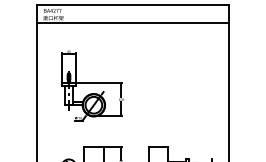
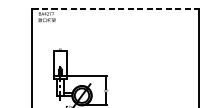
line: (133, 4) -> (116, 8), solid -> dashed
line: (132, 22) -> (115, 24), removed

